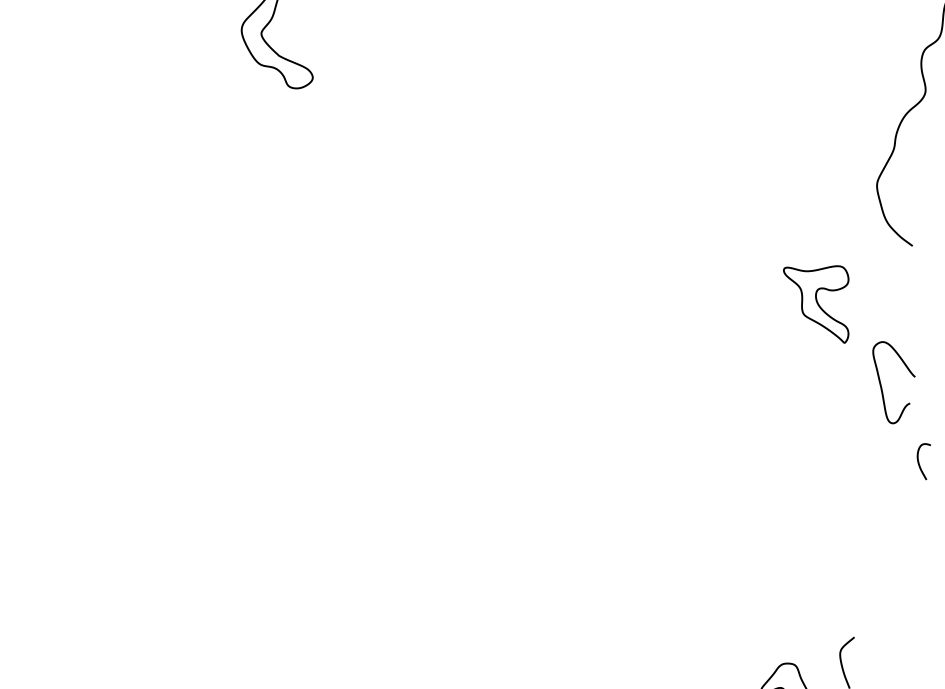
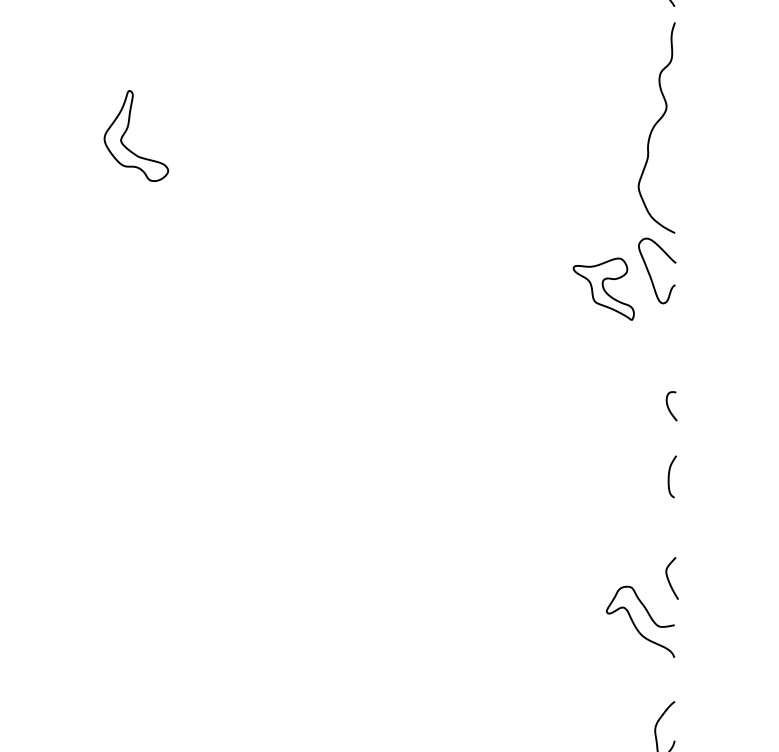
curve: (881, 382) -> (649, 271), moved
curve: (919, 462) -> (669, 407), moved
curve: (861, 538) -> (669, 476), added

